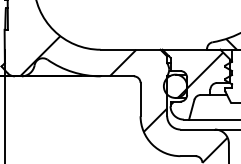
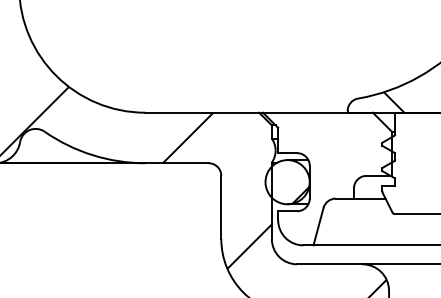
hatch: (196, 78) -> (327, 167), removed

